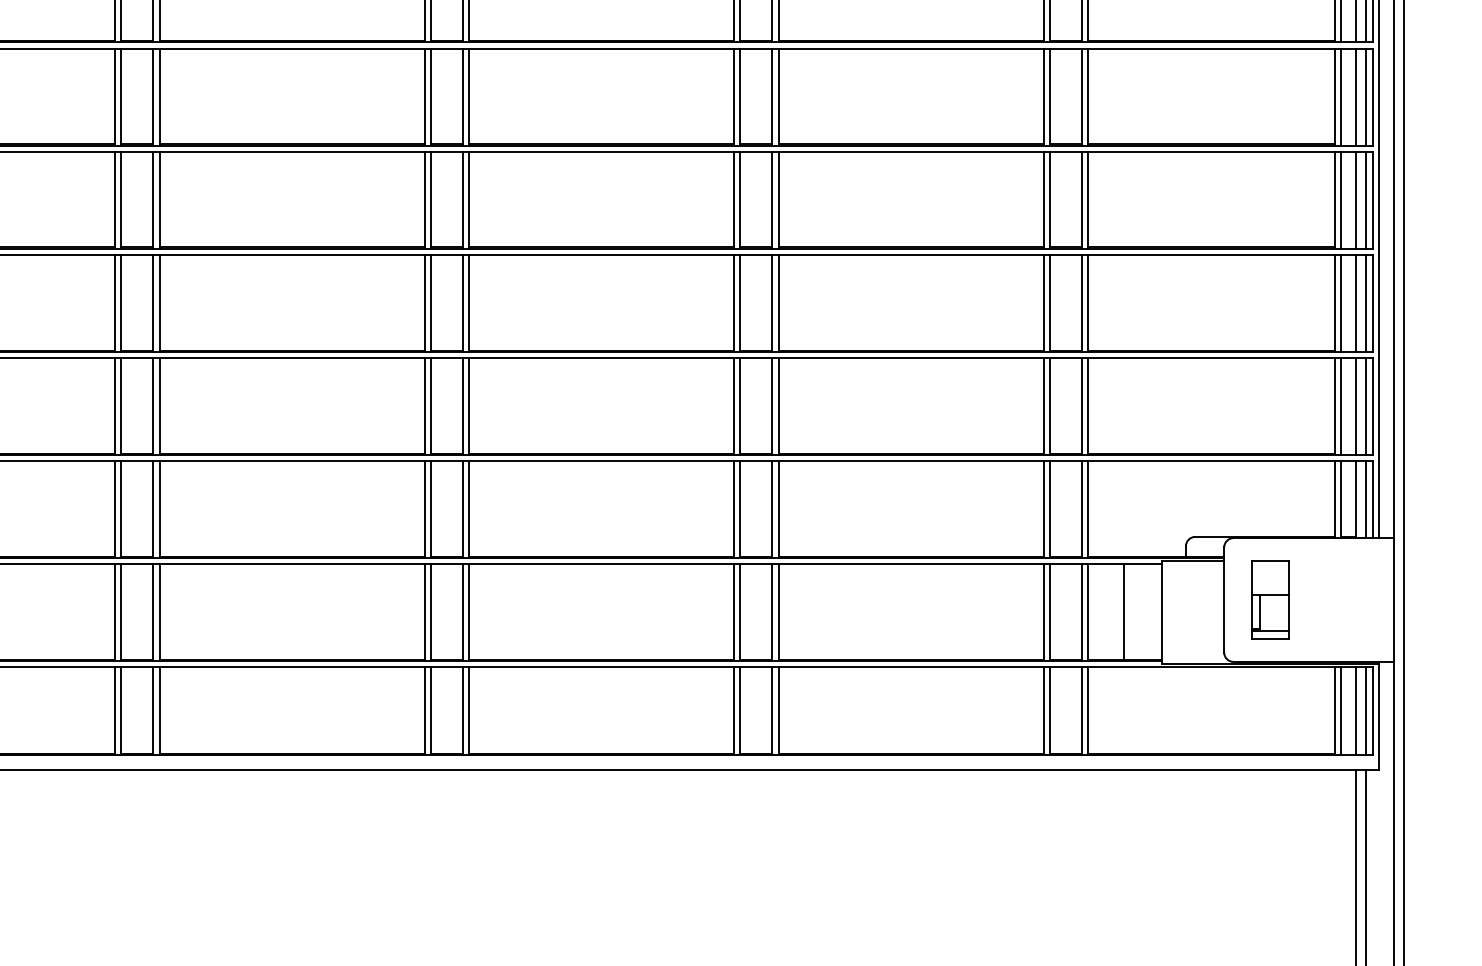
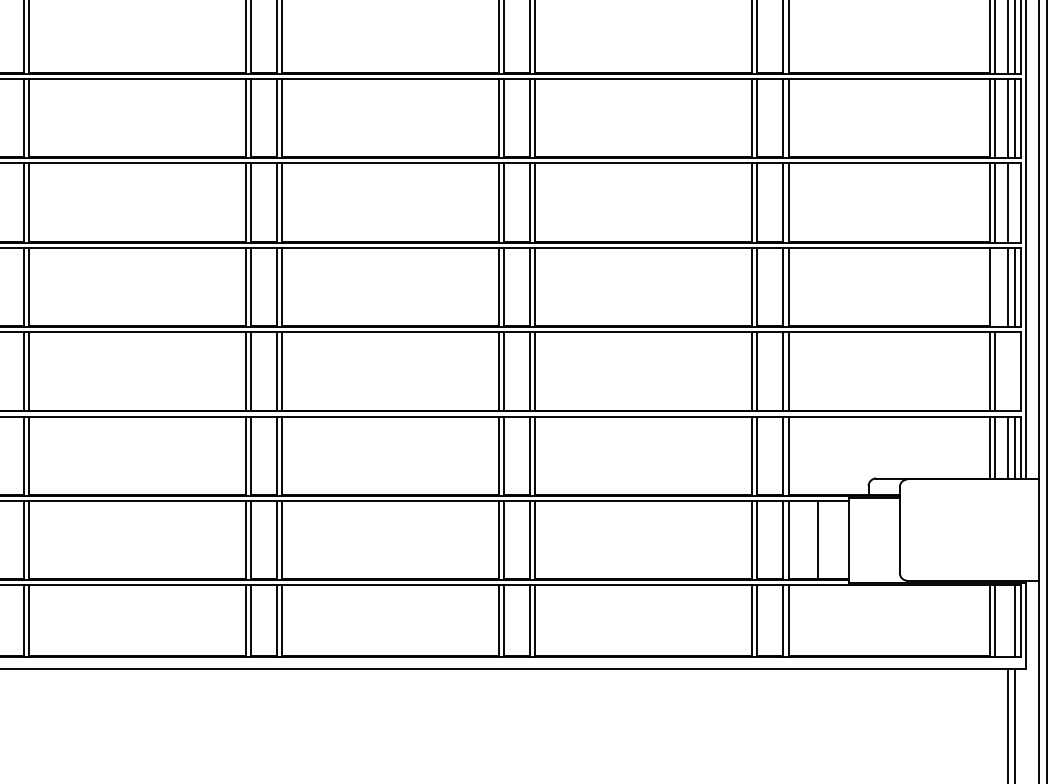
line: (1365, 199) -> (1015, 202), removed
line: (1340, 302) -> (994, 286), removed
line: (1356, 406) -> (1008, 371), removed
line: (1365, 406) -> (1015, 371), removed
part: (1270, 599) -> (937, 529), removed
line: (1356, 710) -> (1008, 620), removed

